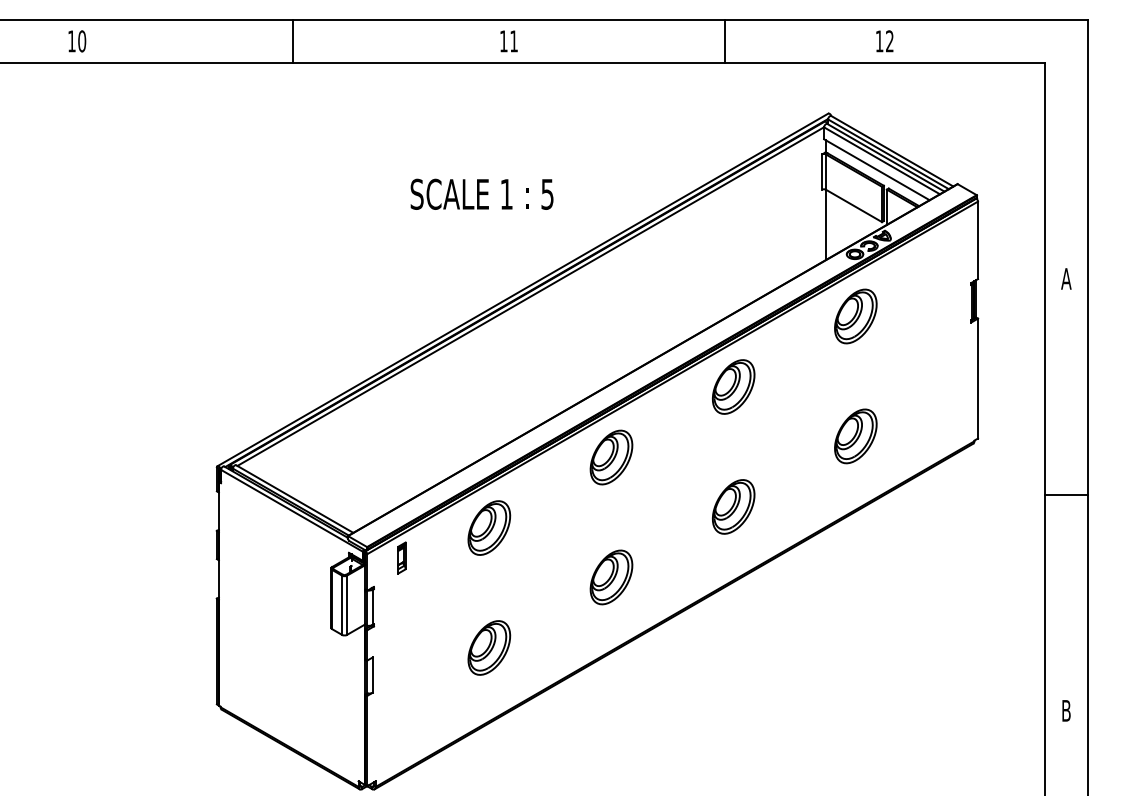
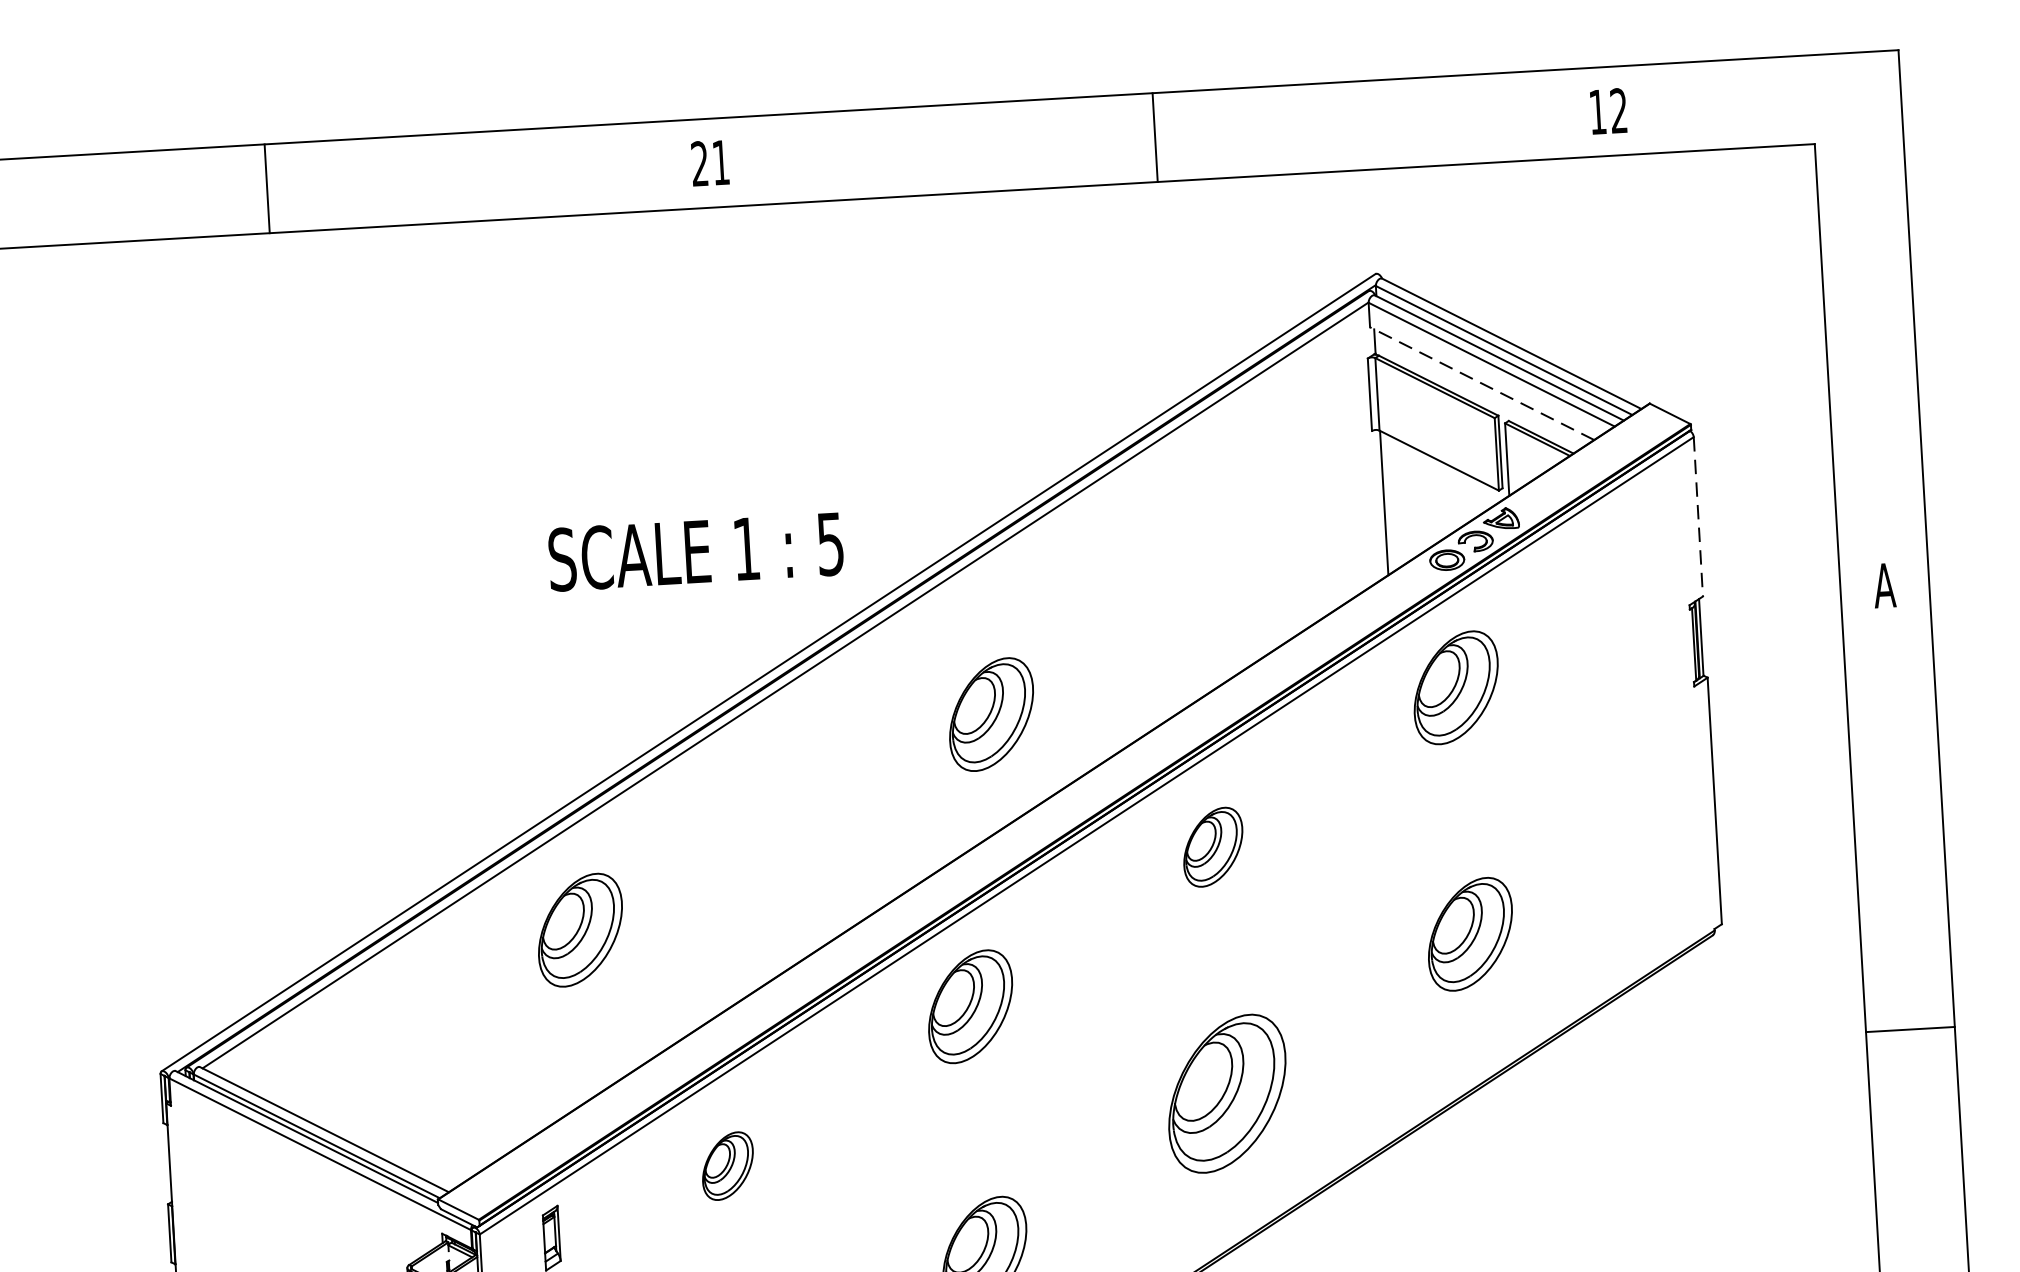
text: (503, 41) -> (699, 164), 11 -> 21
text: (884, 41) -> (1607, 111), moved
line: (876, 169) -> (1481, 383), solid -> dashed
text: (481, 193) -> (694, 550), moved
line: (978, 240) -> (1699, 517), solid -> dashed
part: (629, 316) -> (990, 714), added
part: (733, 386) -> (1213, 846), size x0.7
part: (424, 409) -> (580, 930), added
part: (733, 506) -> (1227, 1092), size x1.4
part: (489, 527) -> (728, 1165), size x0.6

